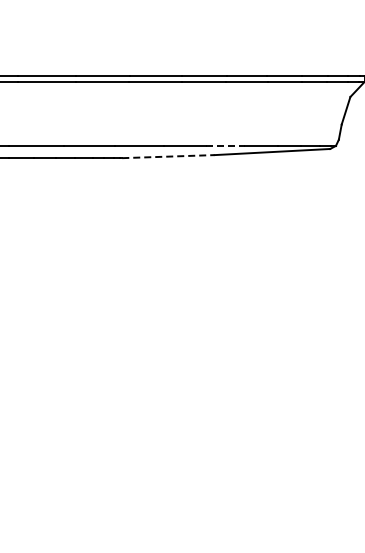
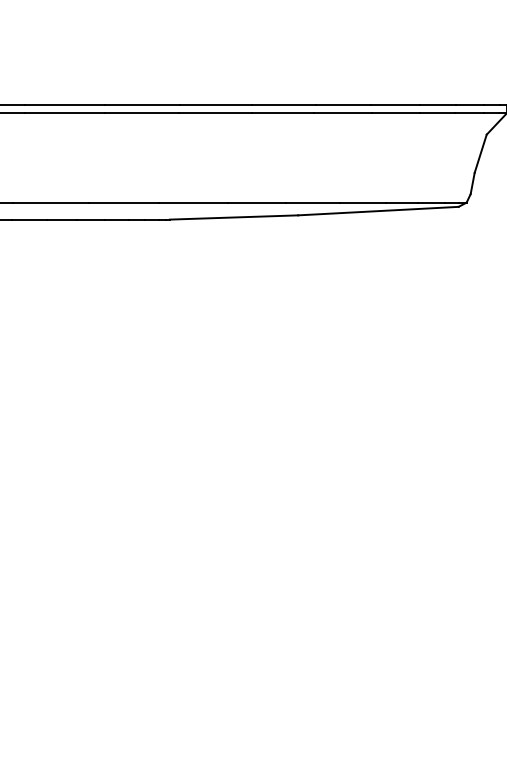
line: (225, 145) -> (313, 202), dashed -> solid
line: (168, 156) -> (234, 217), dashed -> solid

